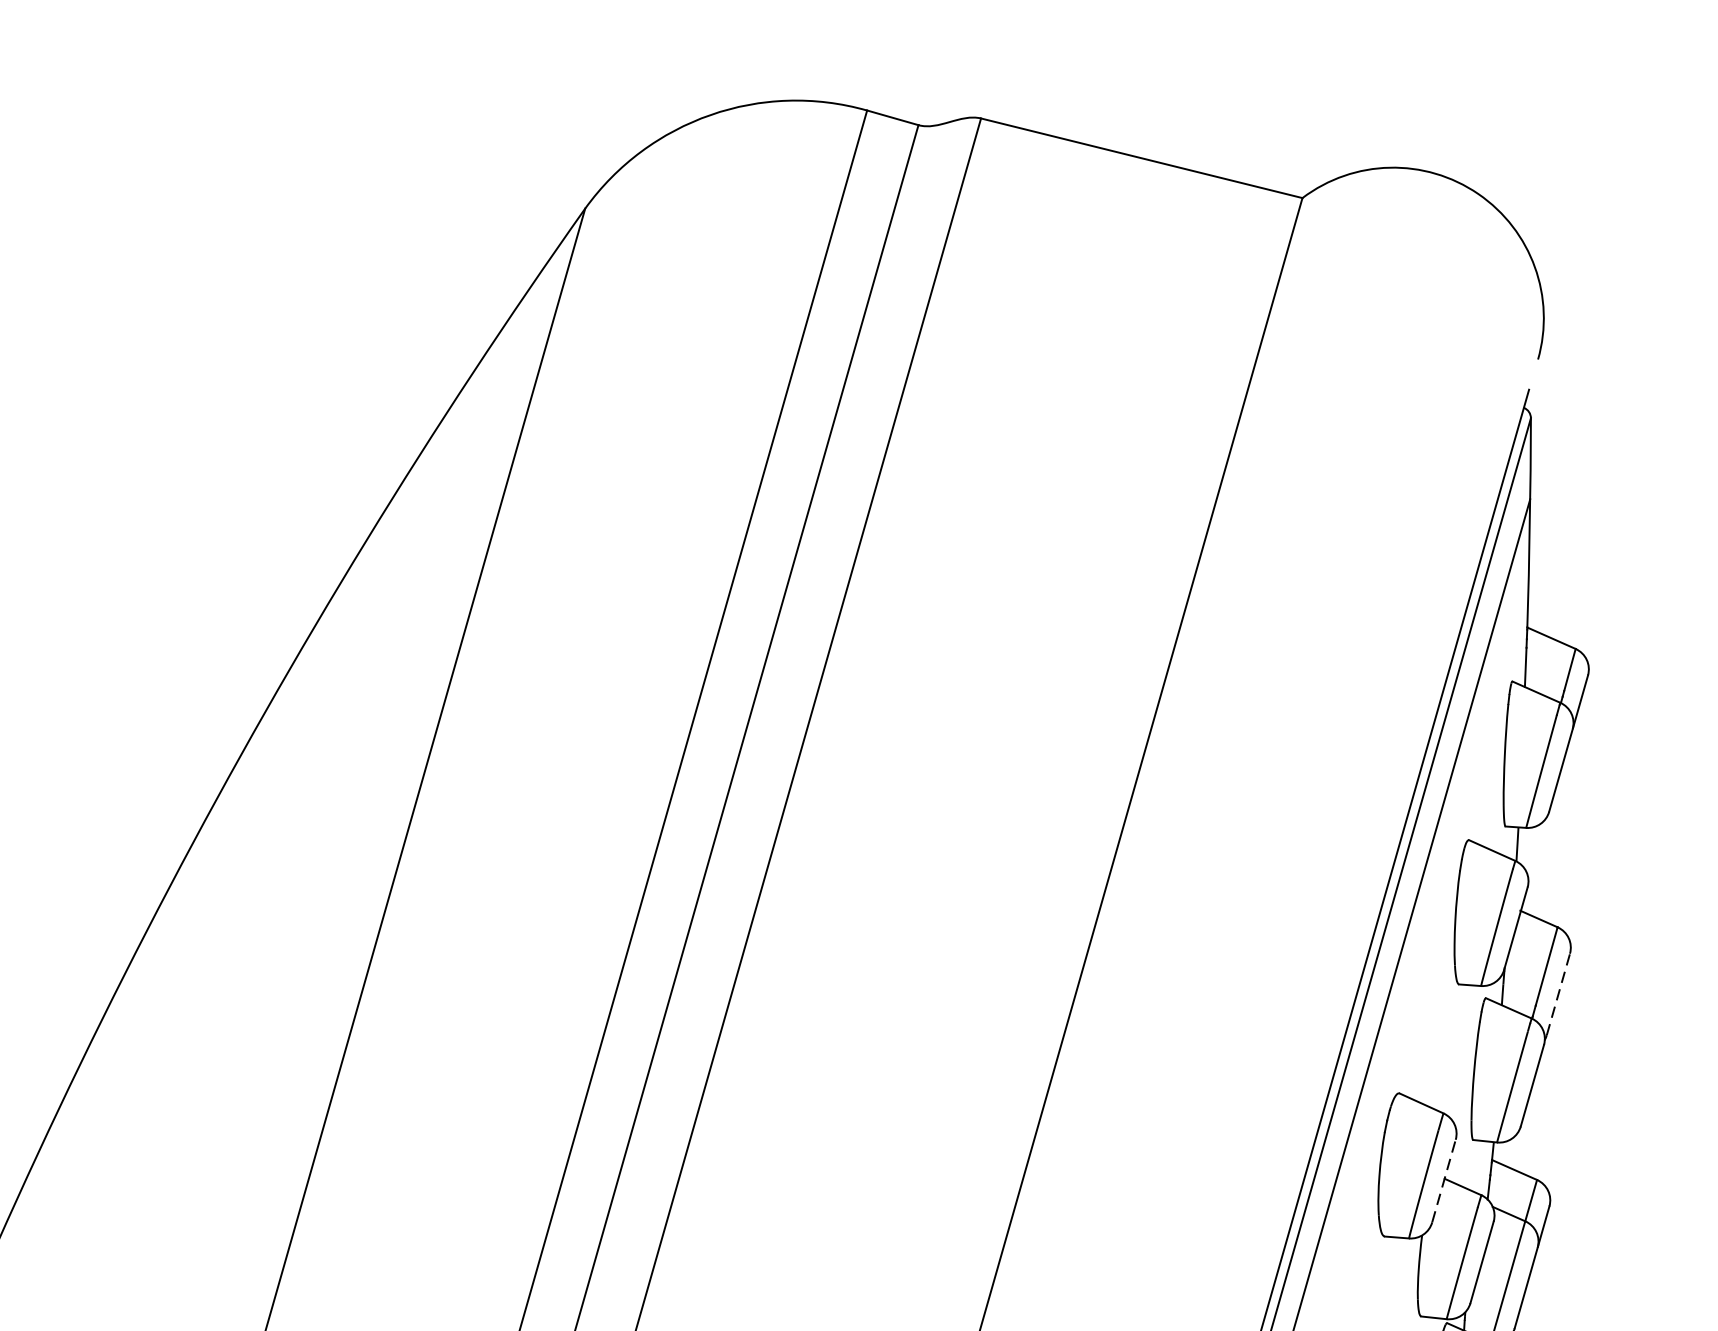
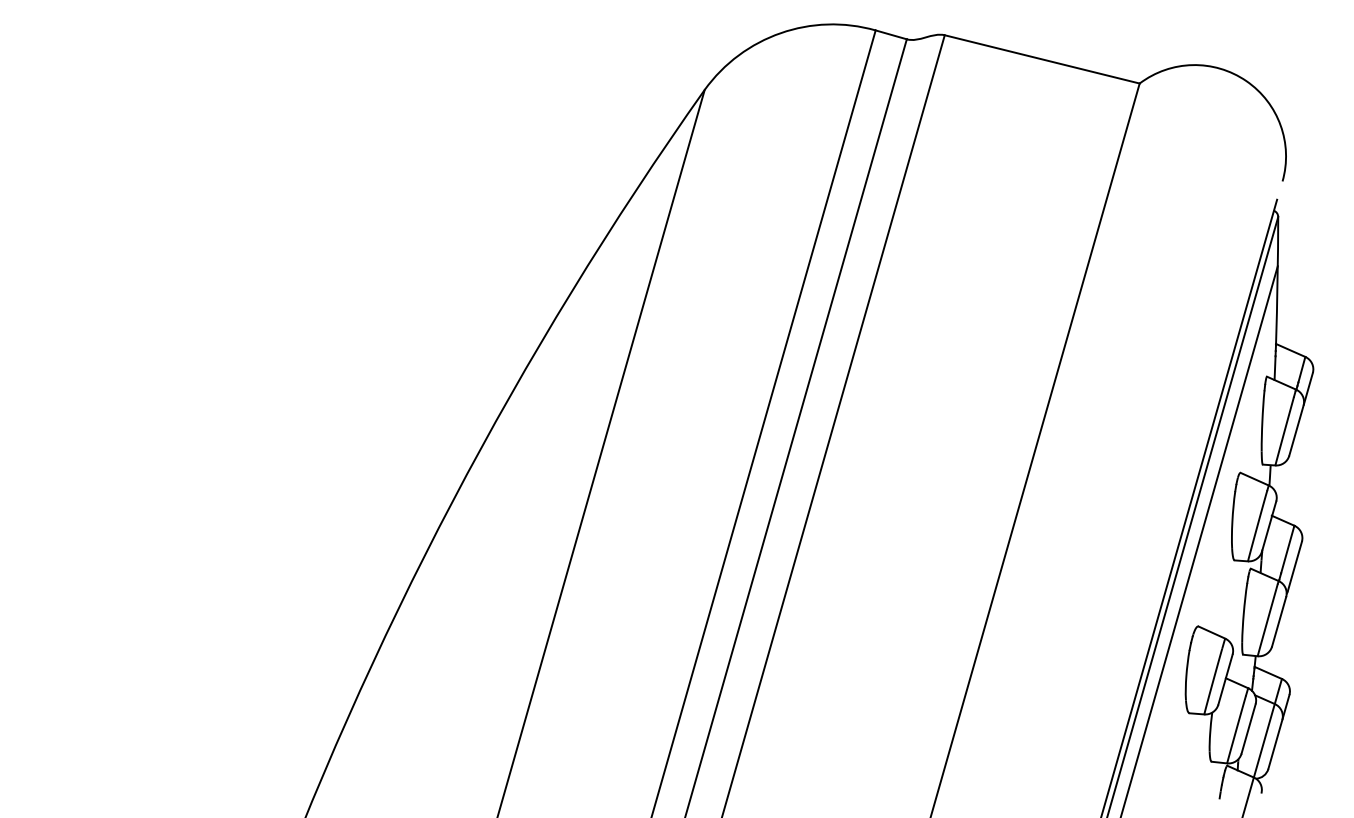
line: (1557, 994) -> (1294, 566), dashed -> solid
line: (1443, 1180) -> (1225, 679), dashed -> solid

